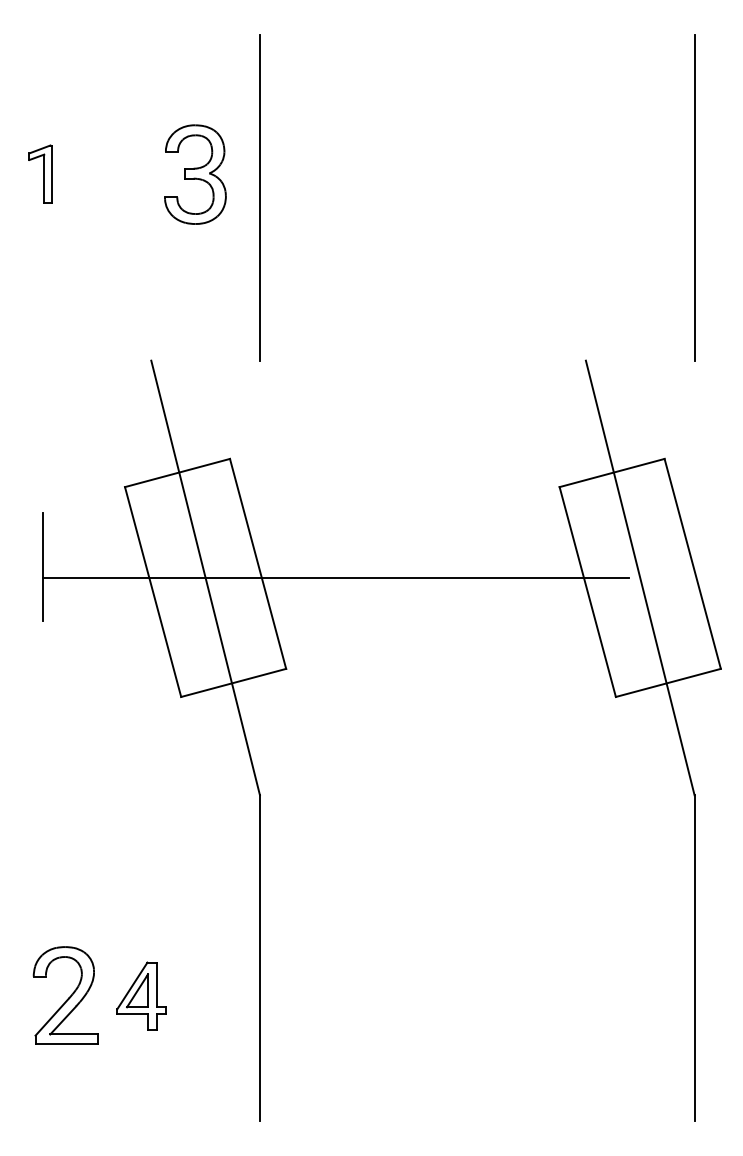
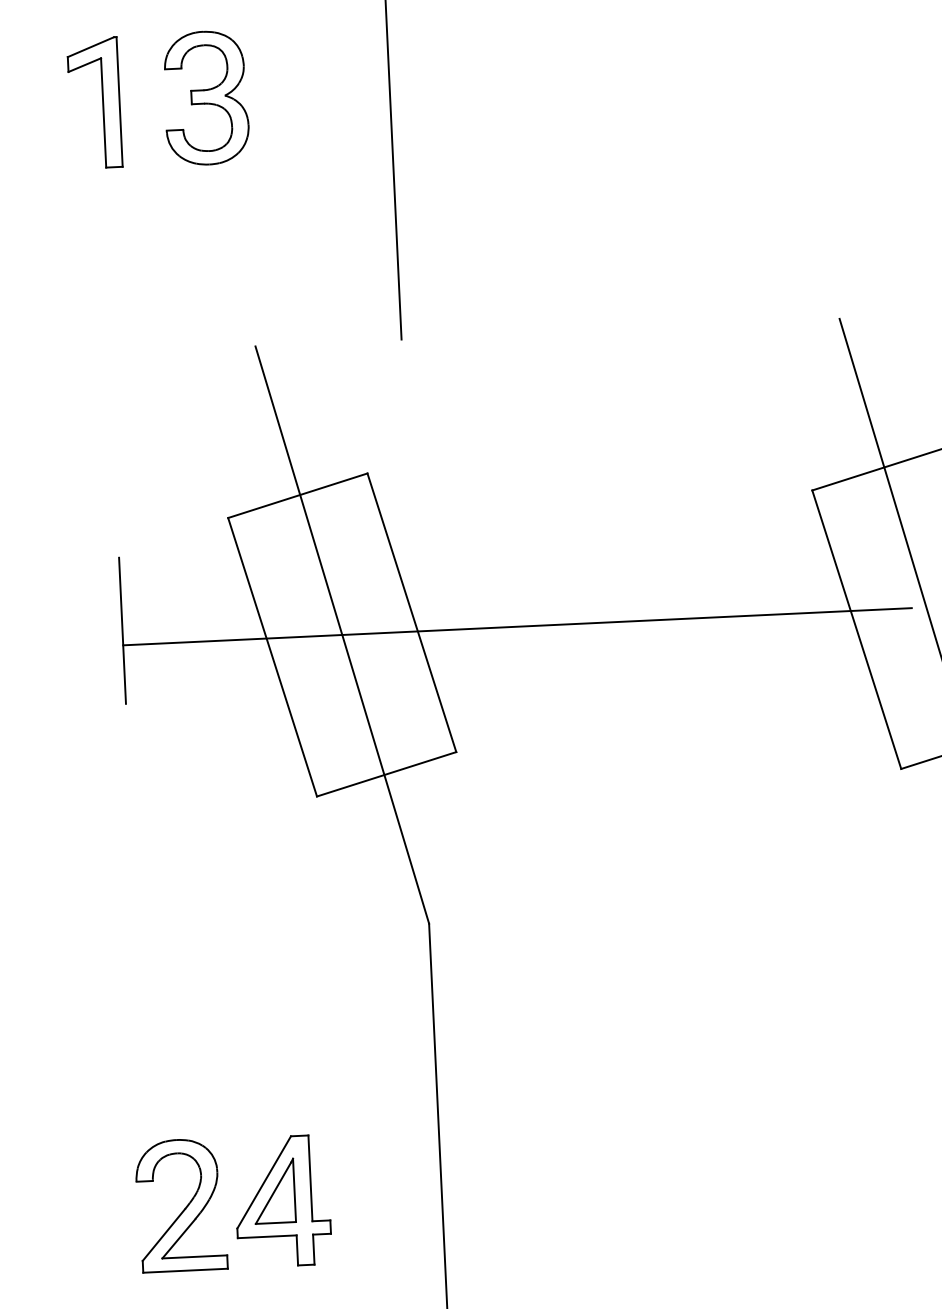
part: (40, 174) -> (94, 103), size x1.67
part: (195, 174) -> (206, 97), moved
part: (141, 995) -> (282, 1200), size x1.43

